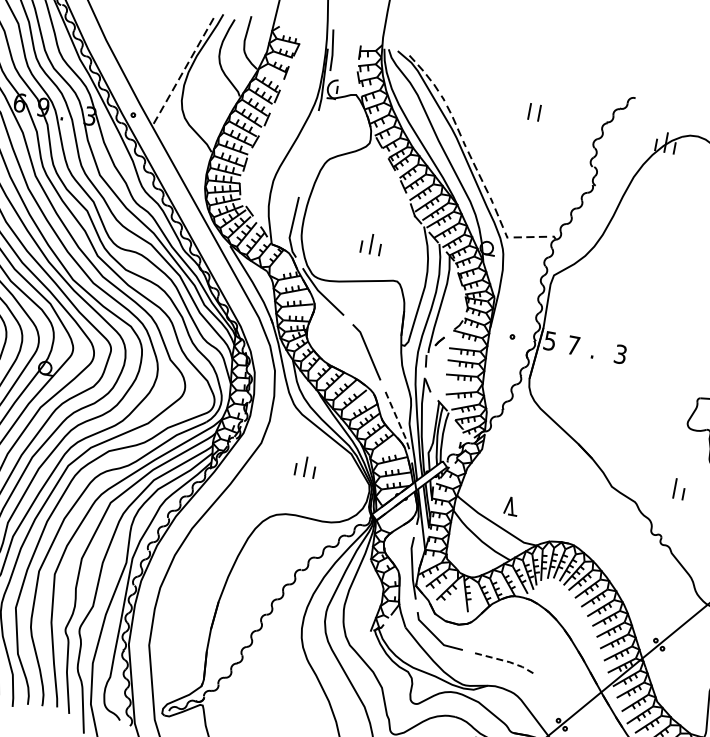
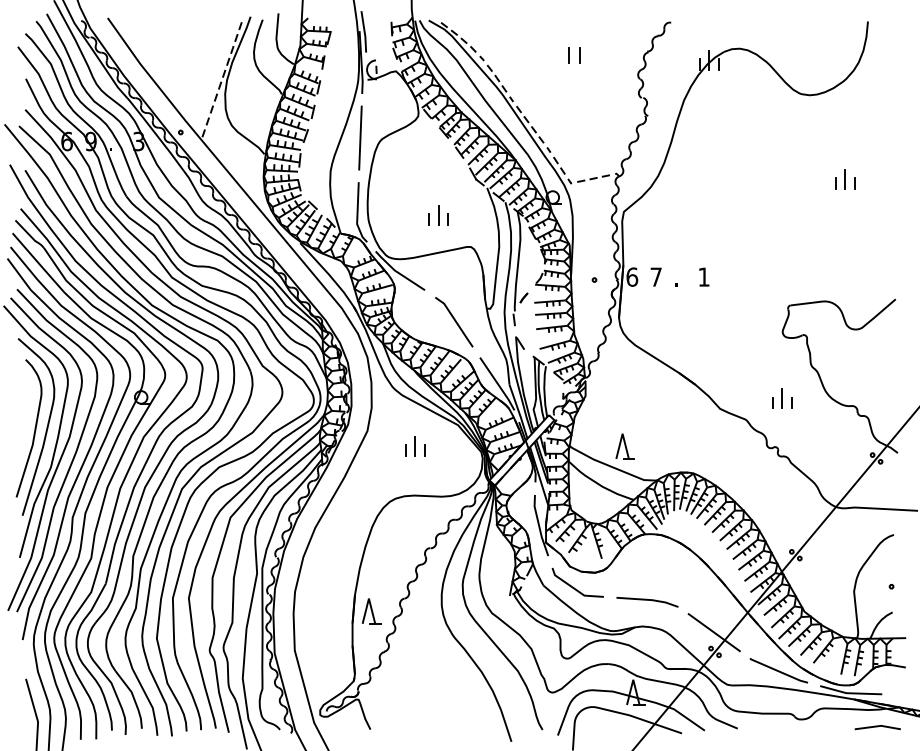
line: (308, 153) -> (360, 137), added
text: (550, 340) -> (632, 276), 5 -> 6
text: (620, 353) -> (703, 276), 3 -> 1
line: (398, 421) -> (498, 384), dashed -> solid
line: (664, 490) -> (772, 402), added
part: (511, 506) -> (624, 446), size x1.43
part: (231, 621) -> (371, 611), added
line: (507, 661) -> (649, 599), dashed -> solid
line: (563, 705) -> (713, 632), added

